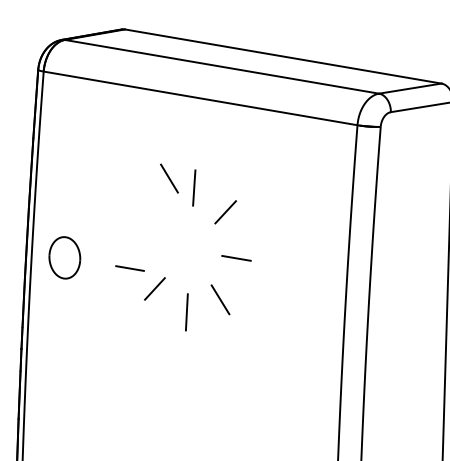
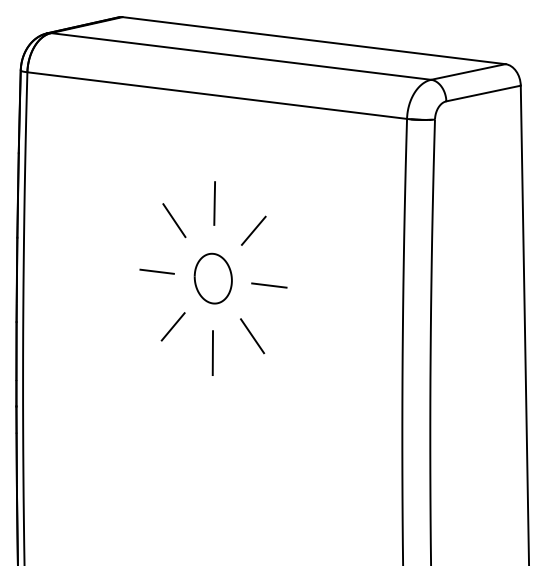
line: (169, 178) -> (174, 220), moved
part: (64, 257) -> (212, 278), moved
line: (129, 268) -> (156, 271), moved

